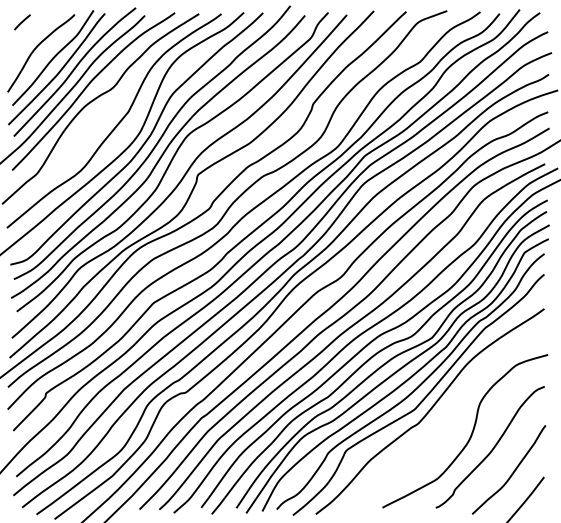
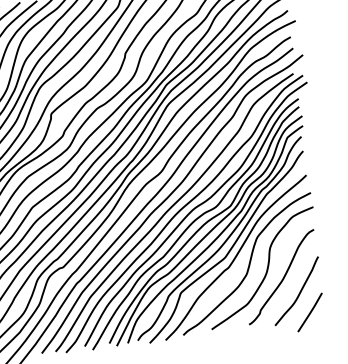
curve: (446, 423) -> (248, 264), added

